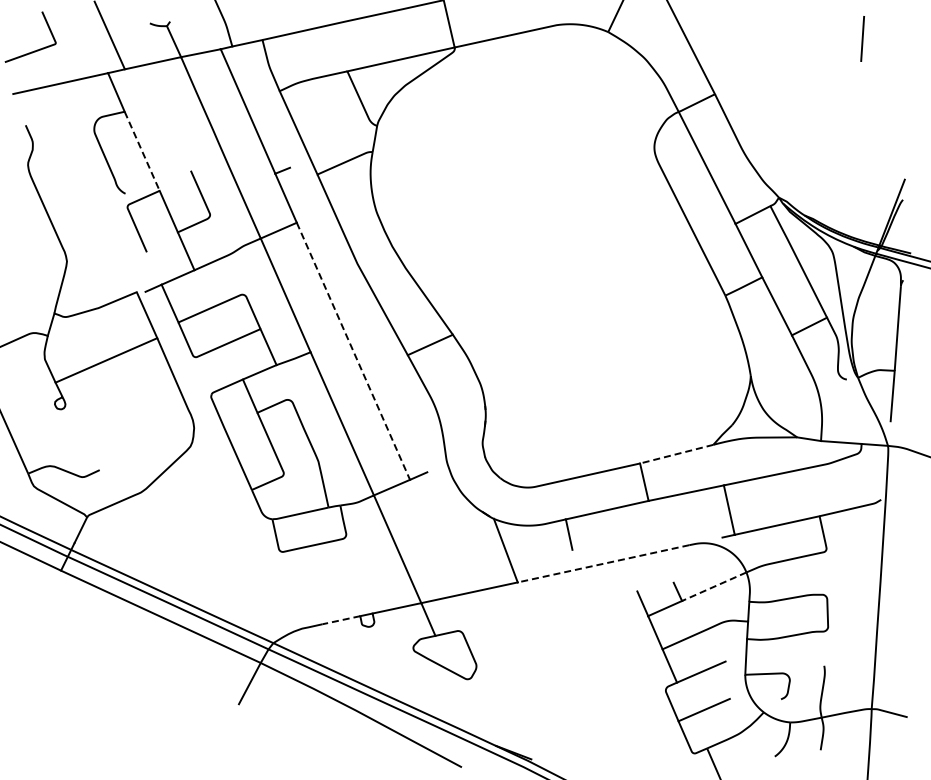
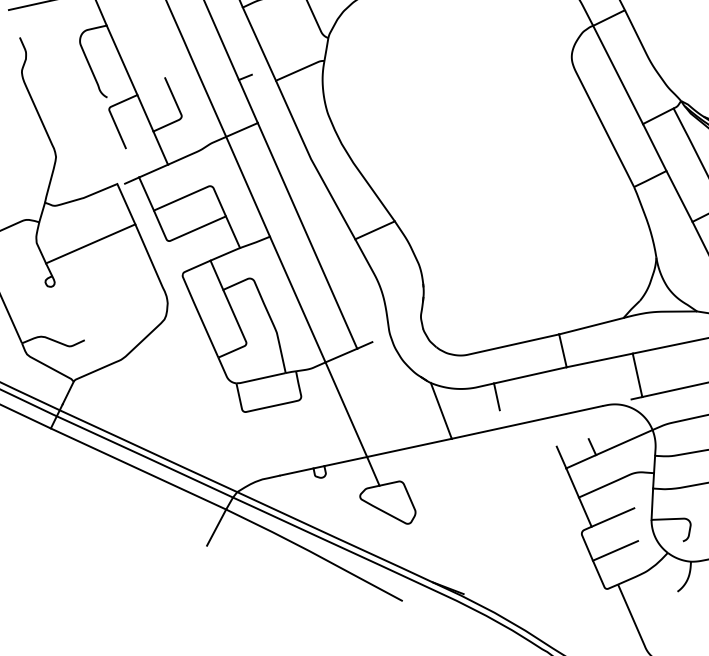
line: (142, 151) -> (122, 60), dashed -> solid
line: (353, 351) -> (307, 236), dashed -> solid
line: (676, 454) -> (591, 326), dashed -> solid
line: (603, 563) -> (527, 422), dashed -> solid
line: (713, 586) -> (623, 442), dashed -> solid
line: (340, 620) -> (296, 472), dashed -> solid

